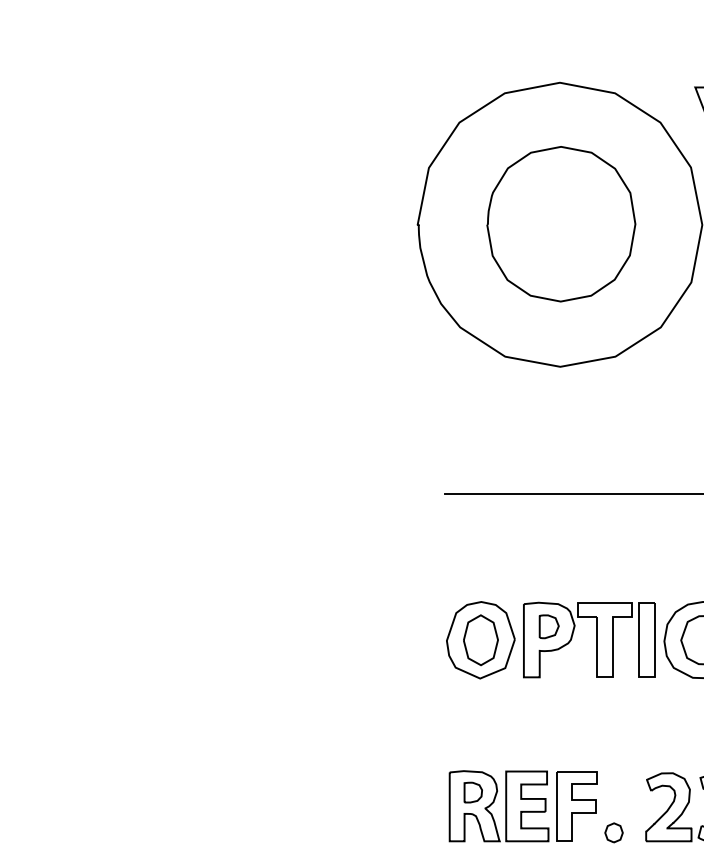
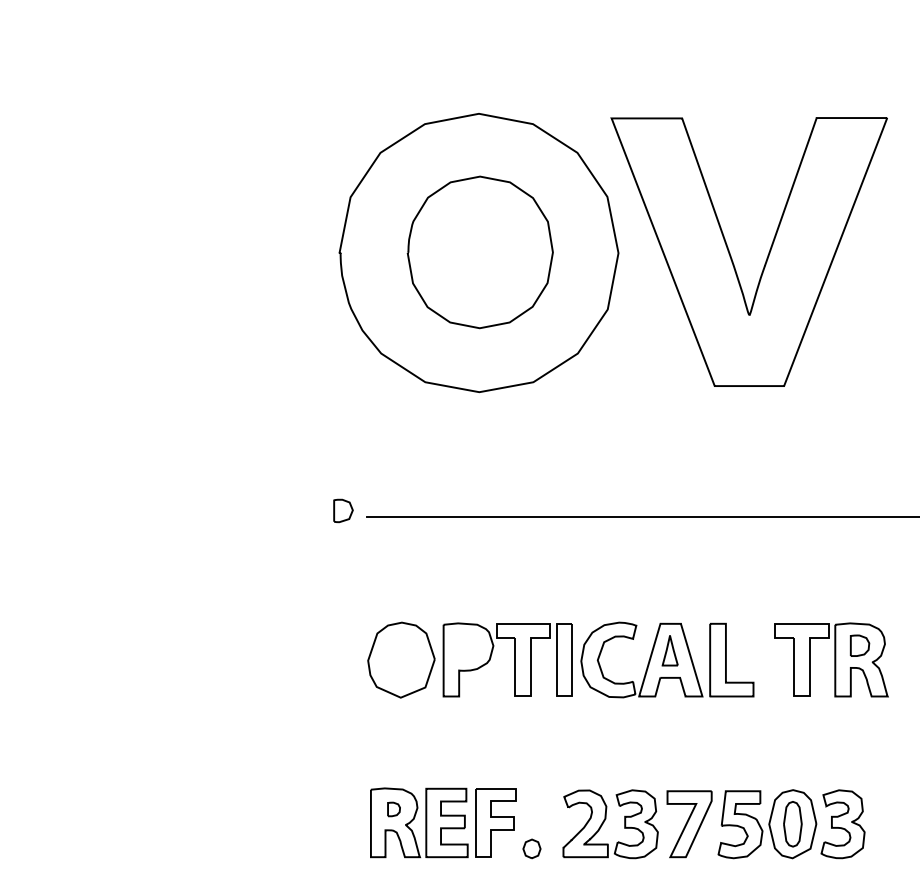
part: (549, 626) -> (343, 510), moved
part: (480, 639) -> (401, 659), removed
part: (472, 792) -> (393, 809), size x0.7

